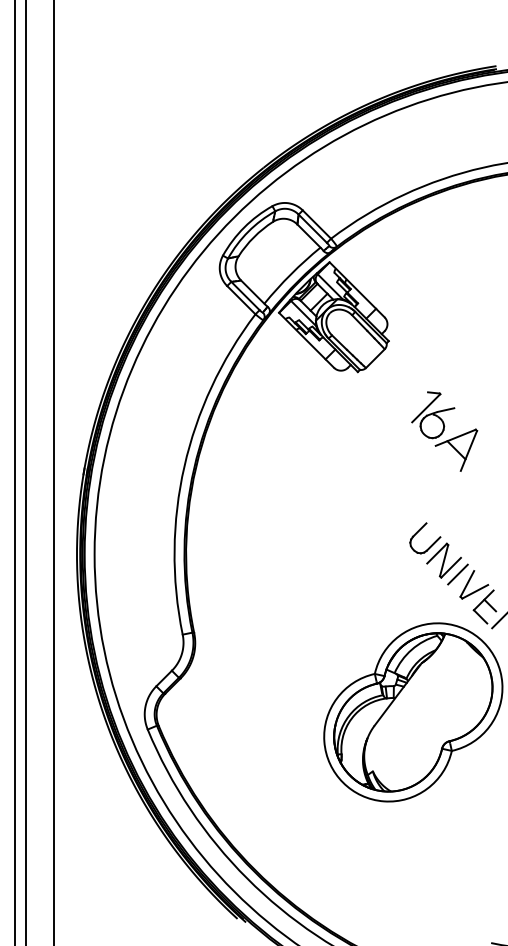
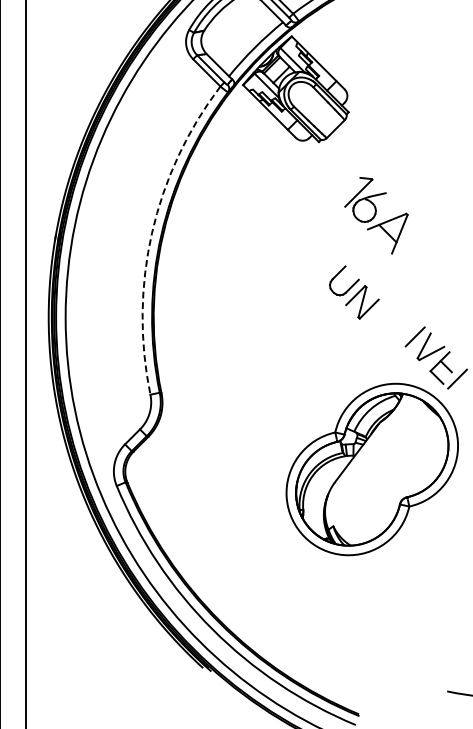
part: (444, 431) -> (376, 215), moved
arc: (184, 466) -> (152, 232), solid -> dashed
part: (435, 550) -> (354, 292), moved

